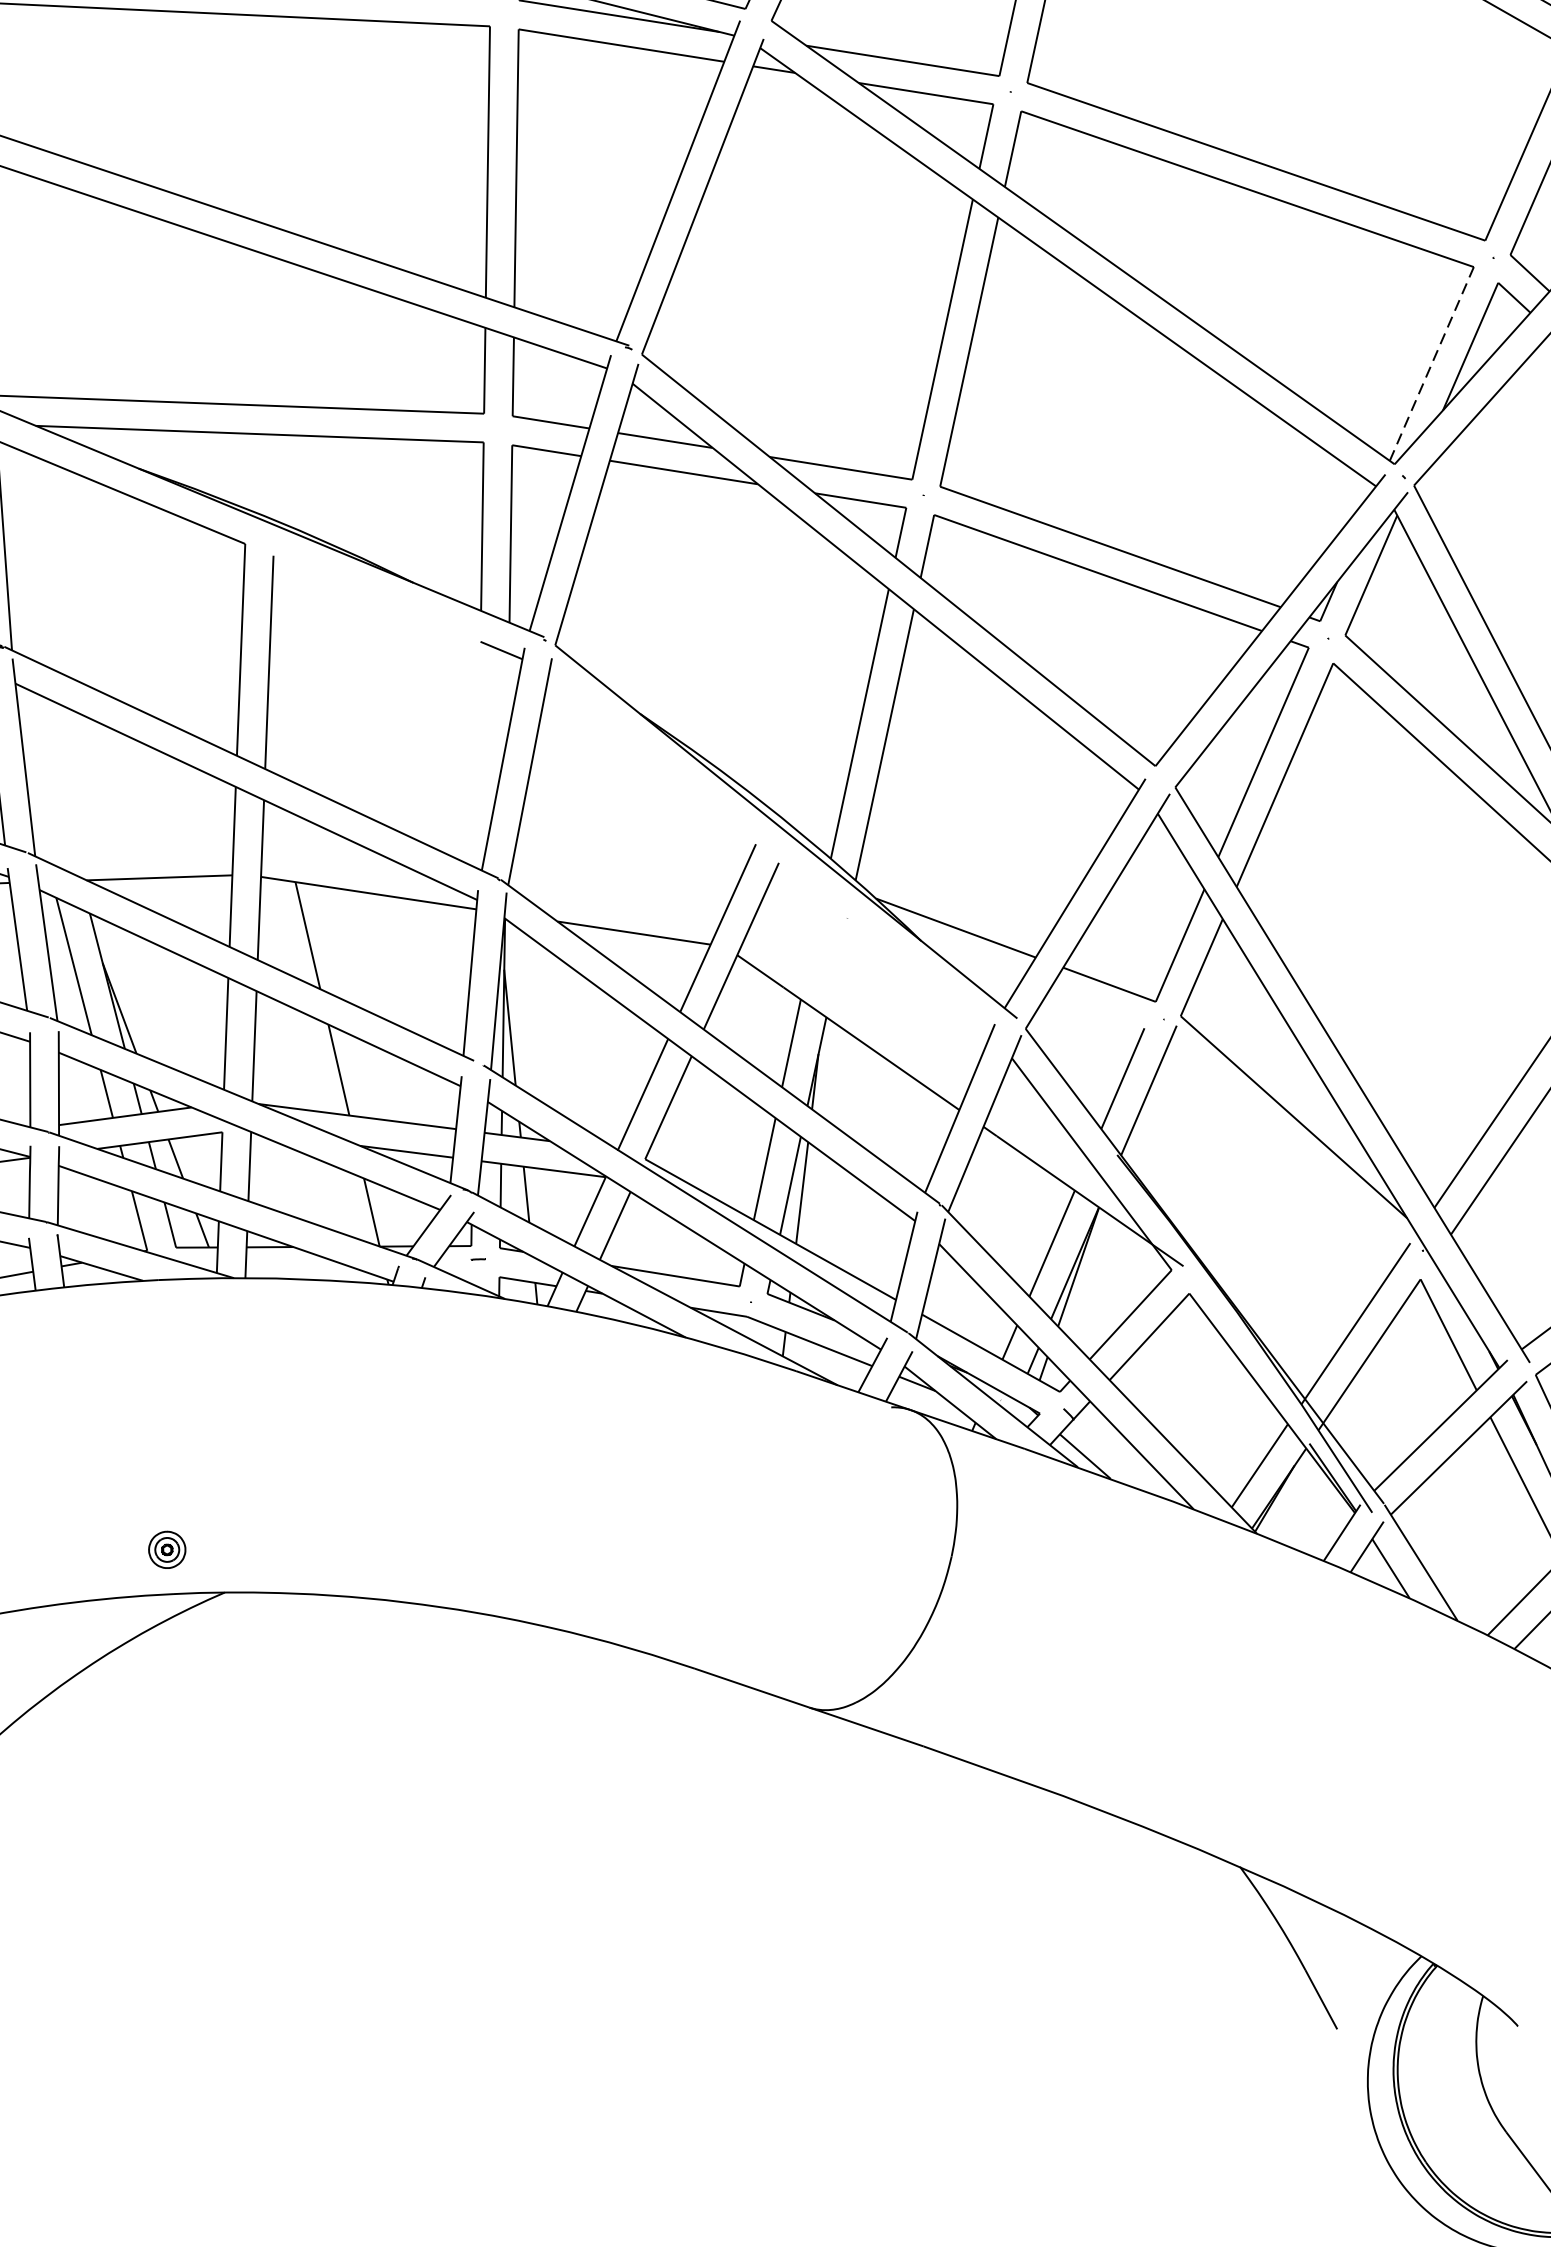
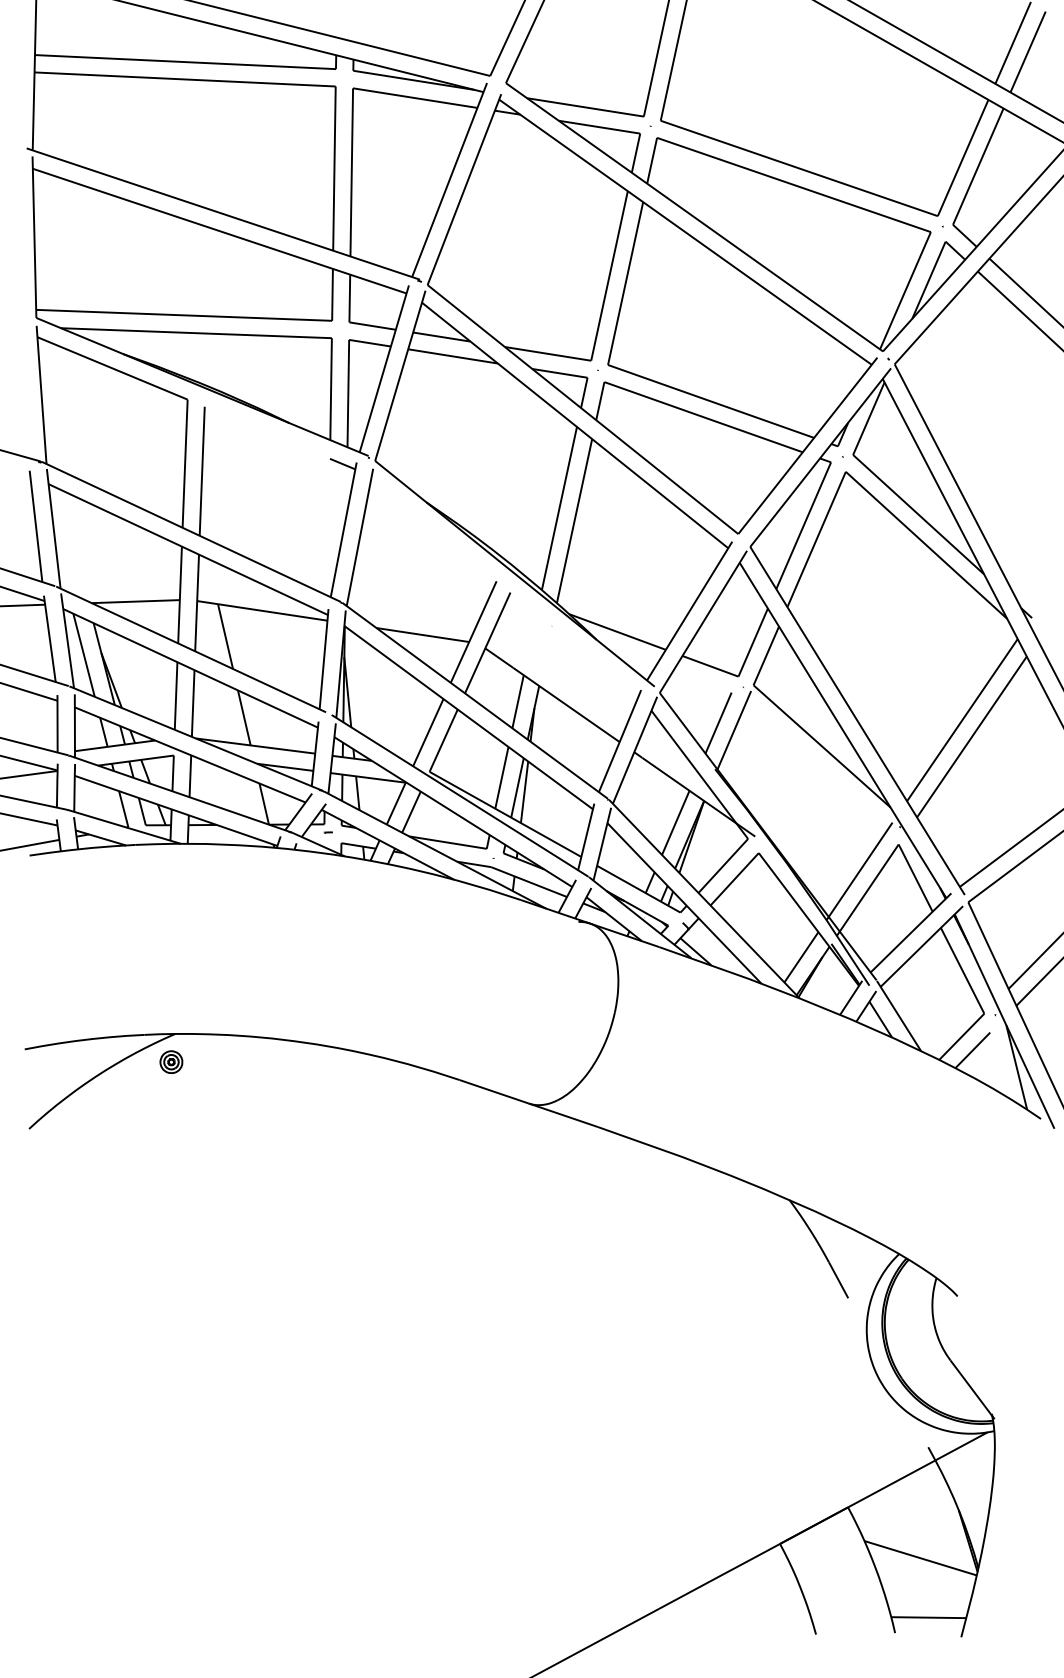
line: (1431, 363) -> (905, 290), dashed -> solid
part: (167, 1548) -> (171, 1061), moved

